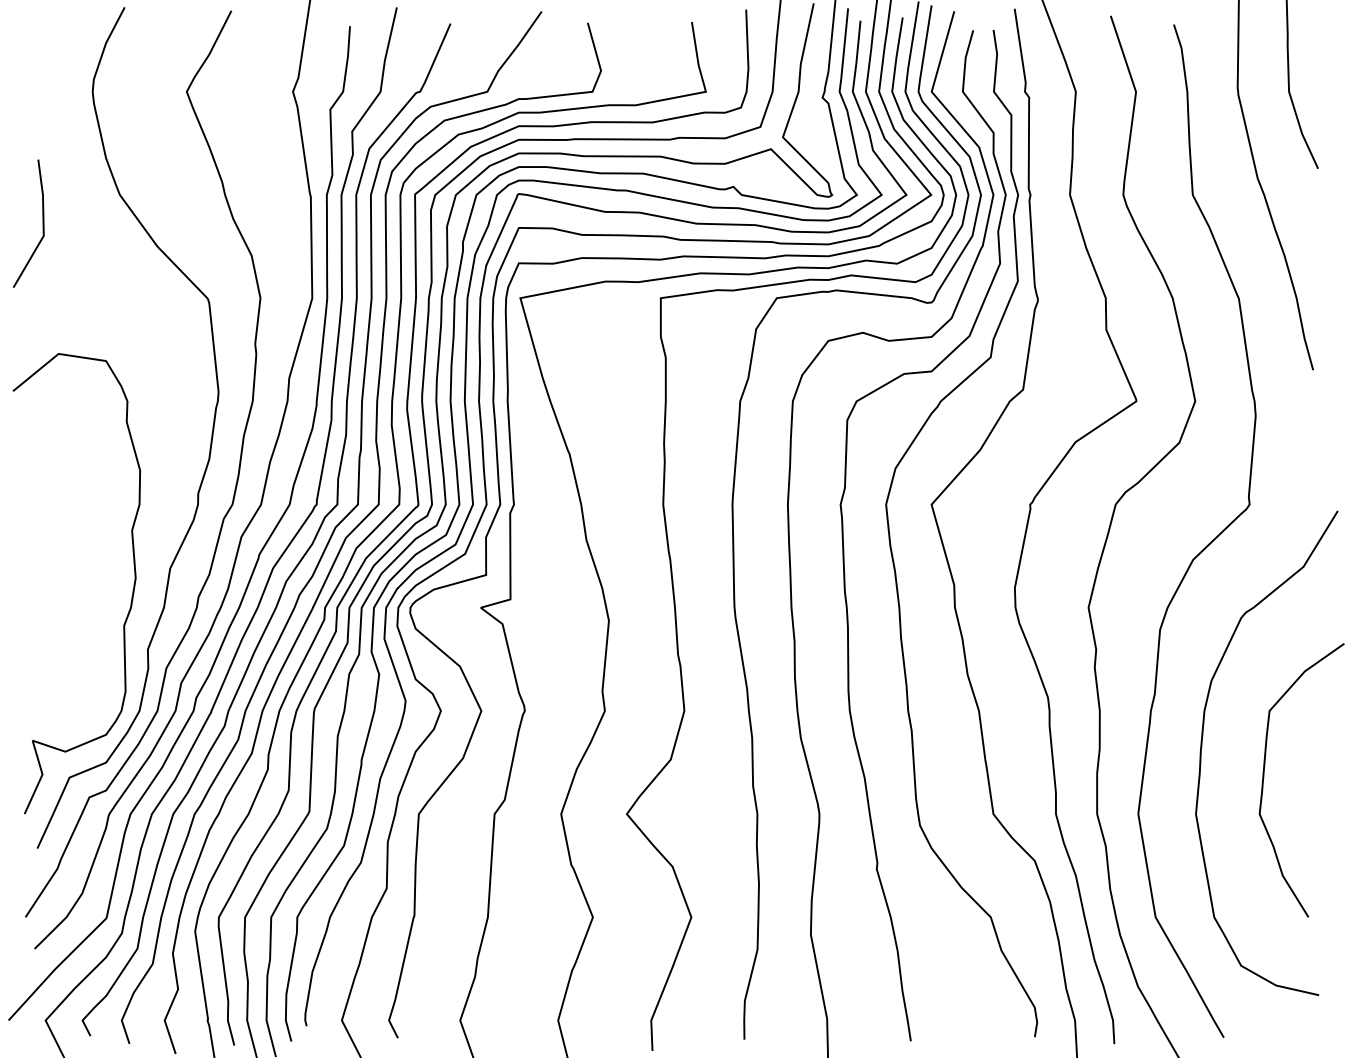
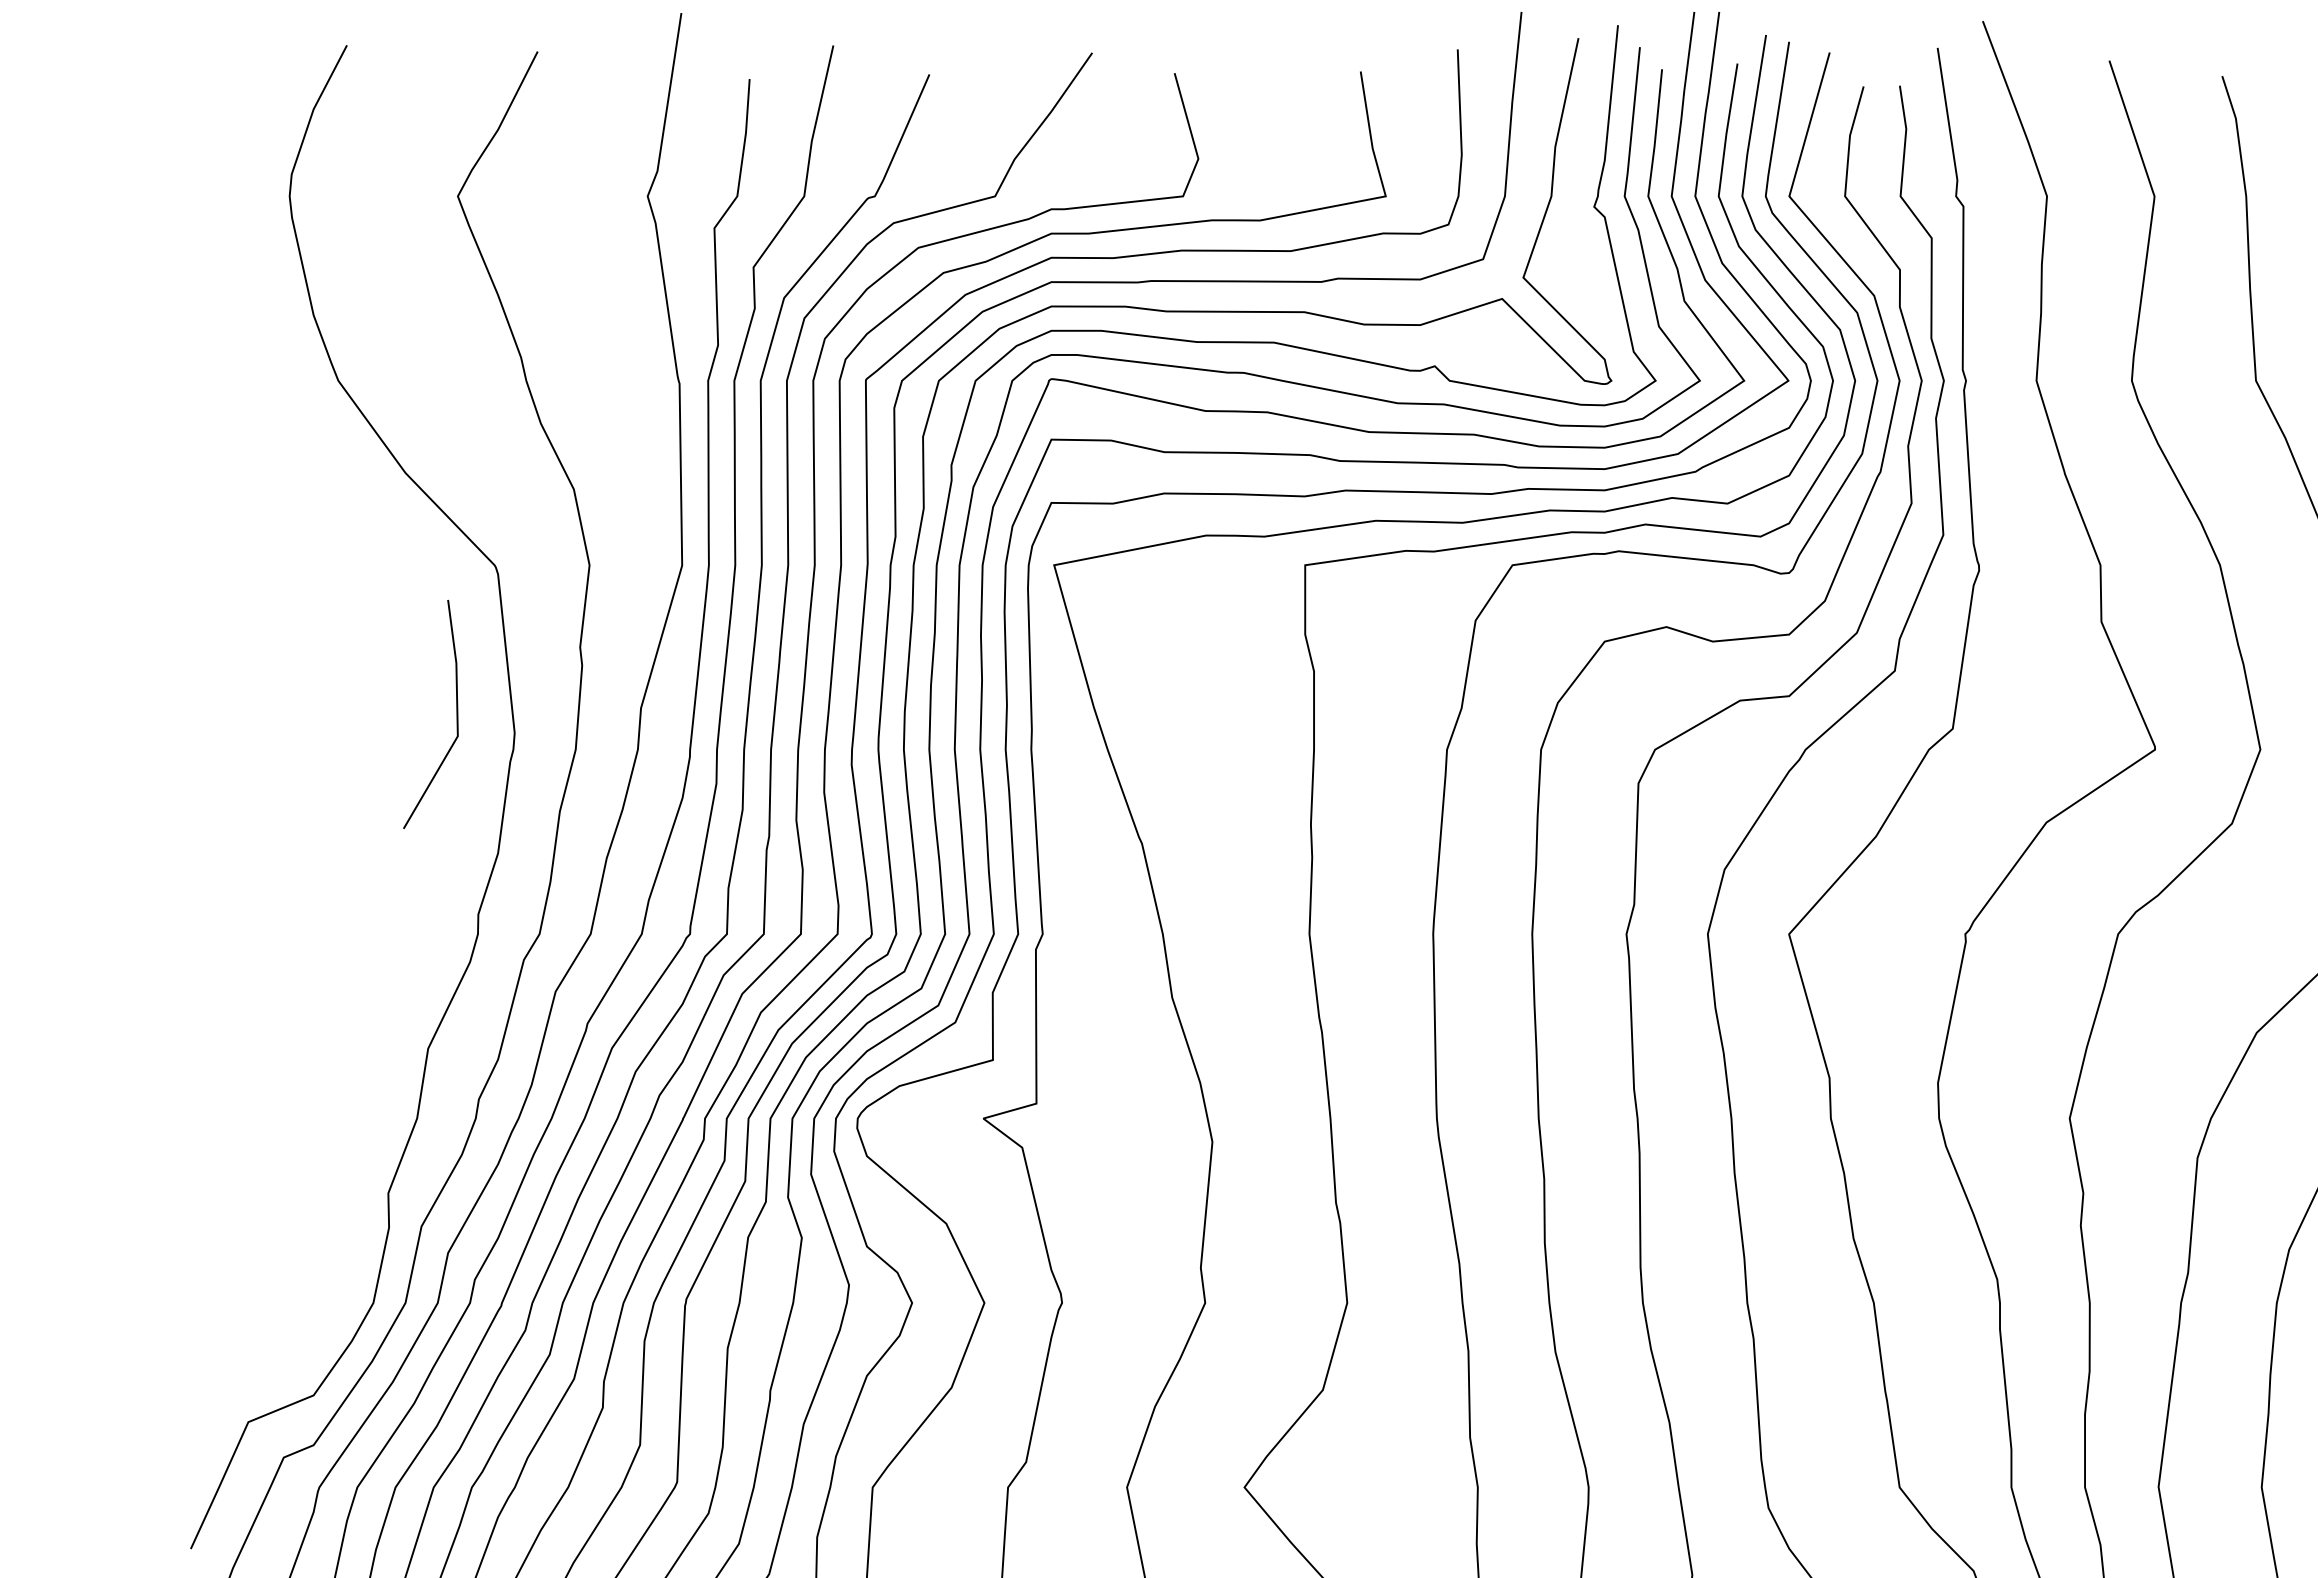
line: (42, 223) -> (455, 714), moved
curve: (132, 590) -> (360, 1087), removed

